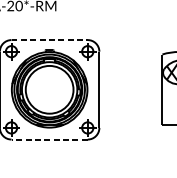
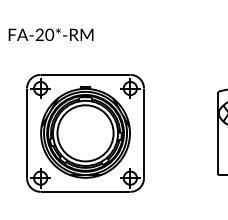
line: (49, 39) -> (85, 74), dashed -> solid
line: (49, 139) -> (85, 191), dashed -> solid

